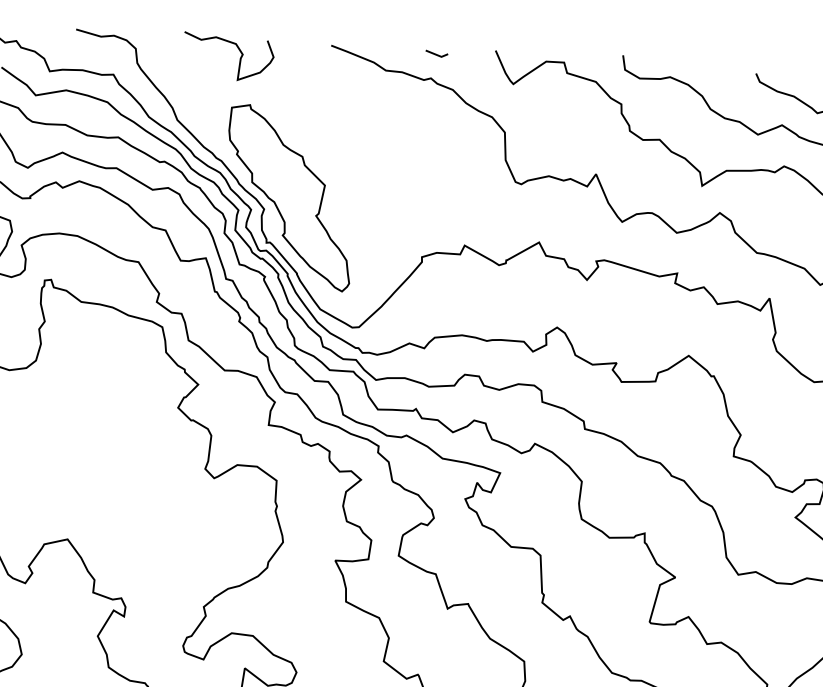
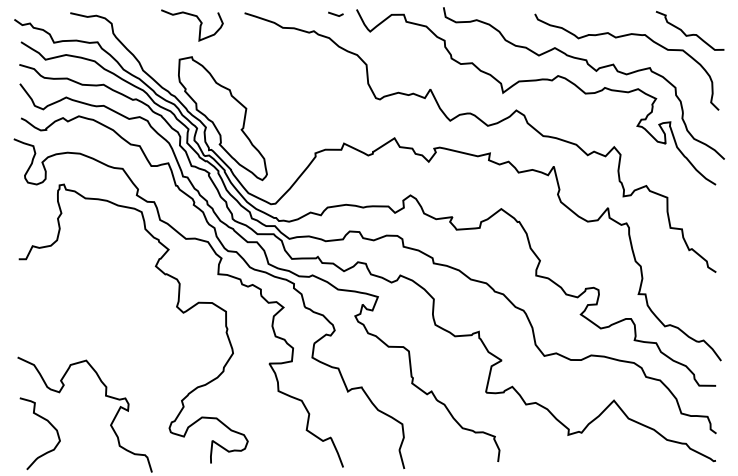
line: (434, 52) -> (334, 13), moved
curve: (239, 57) -> (199, 25), moved

